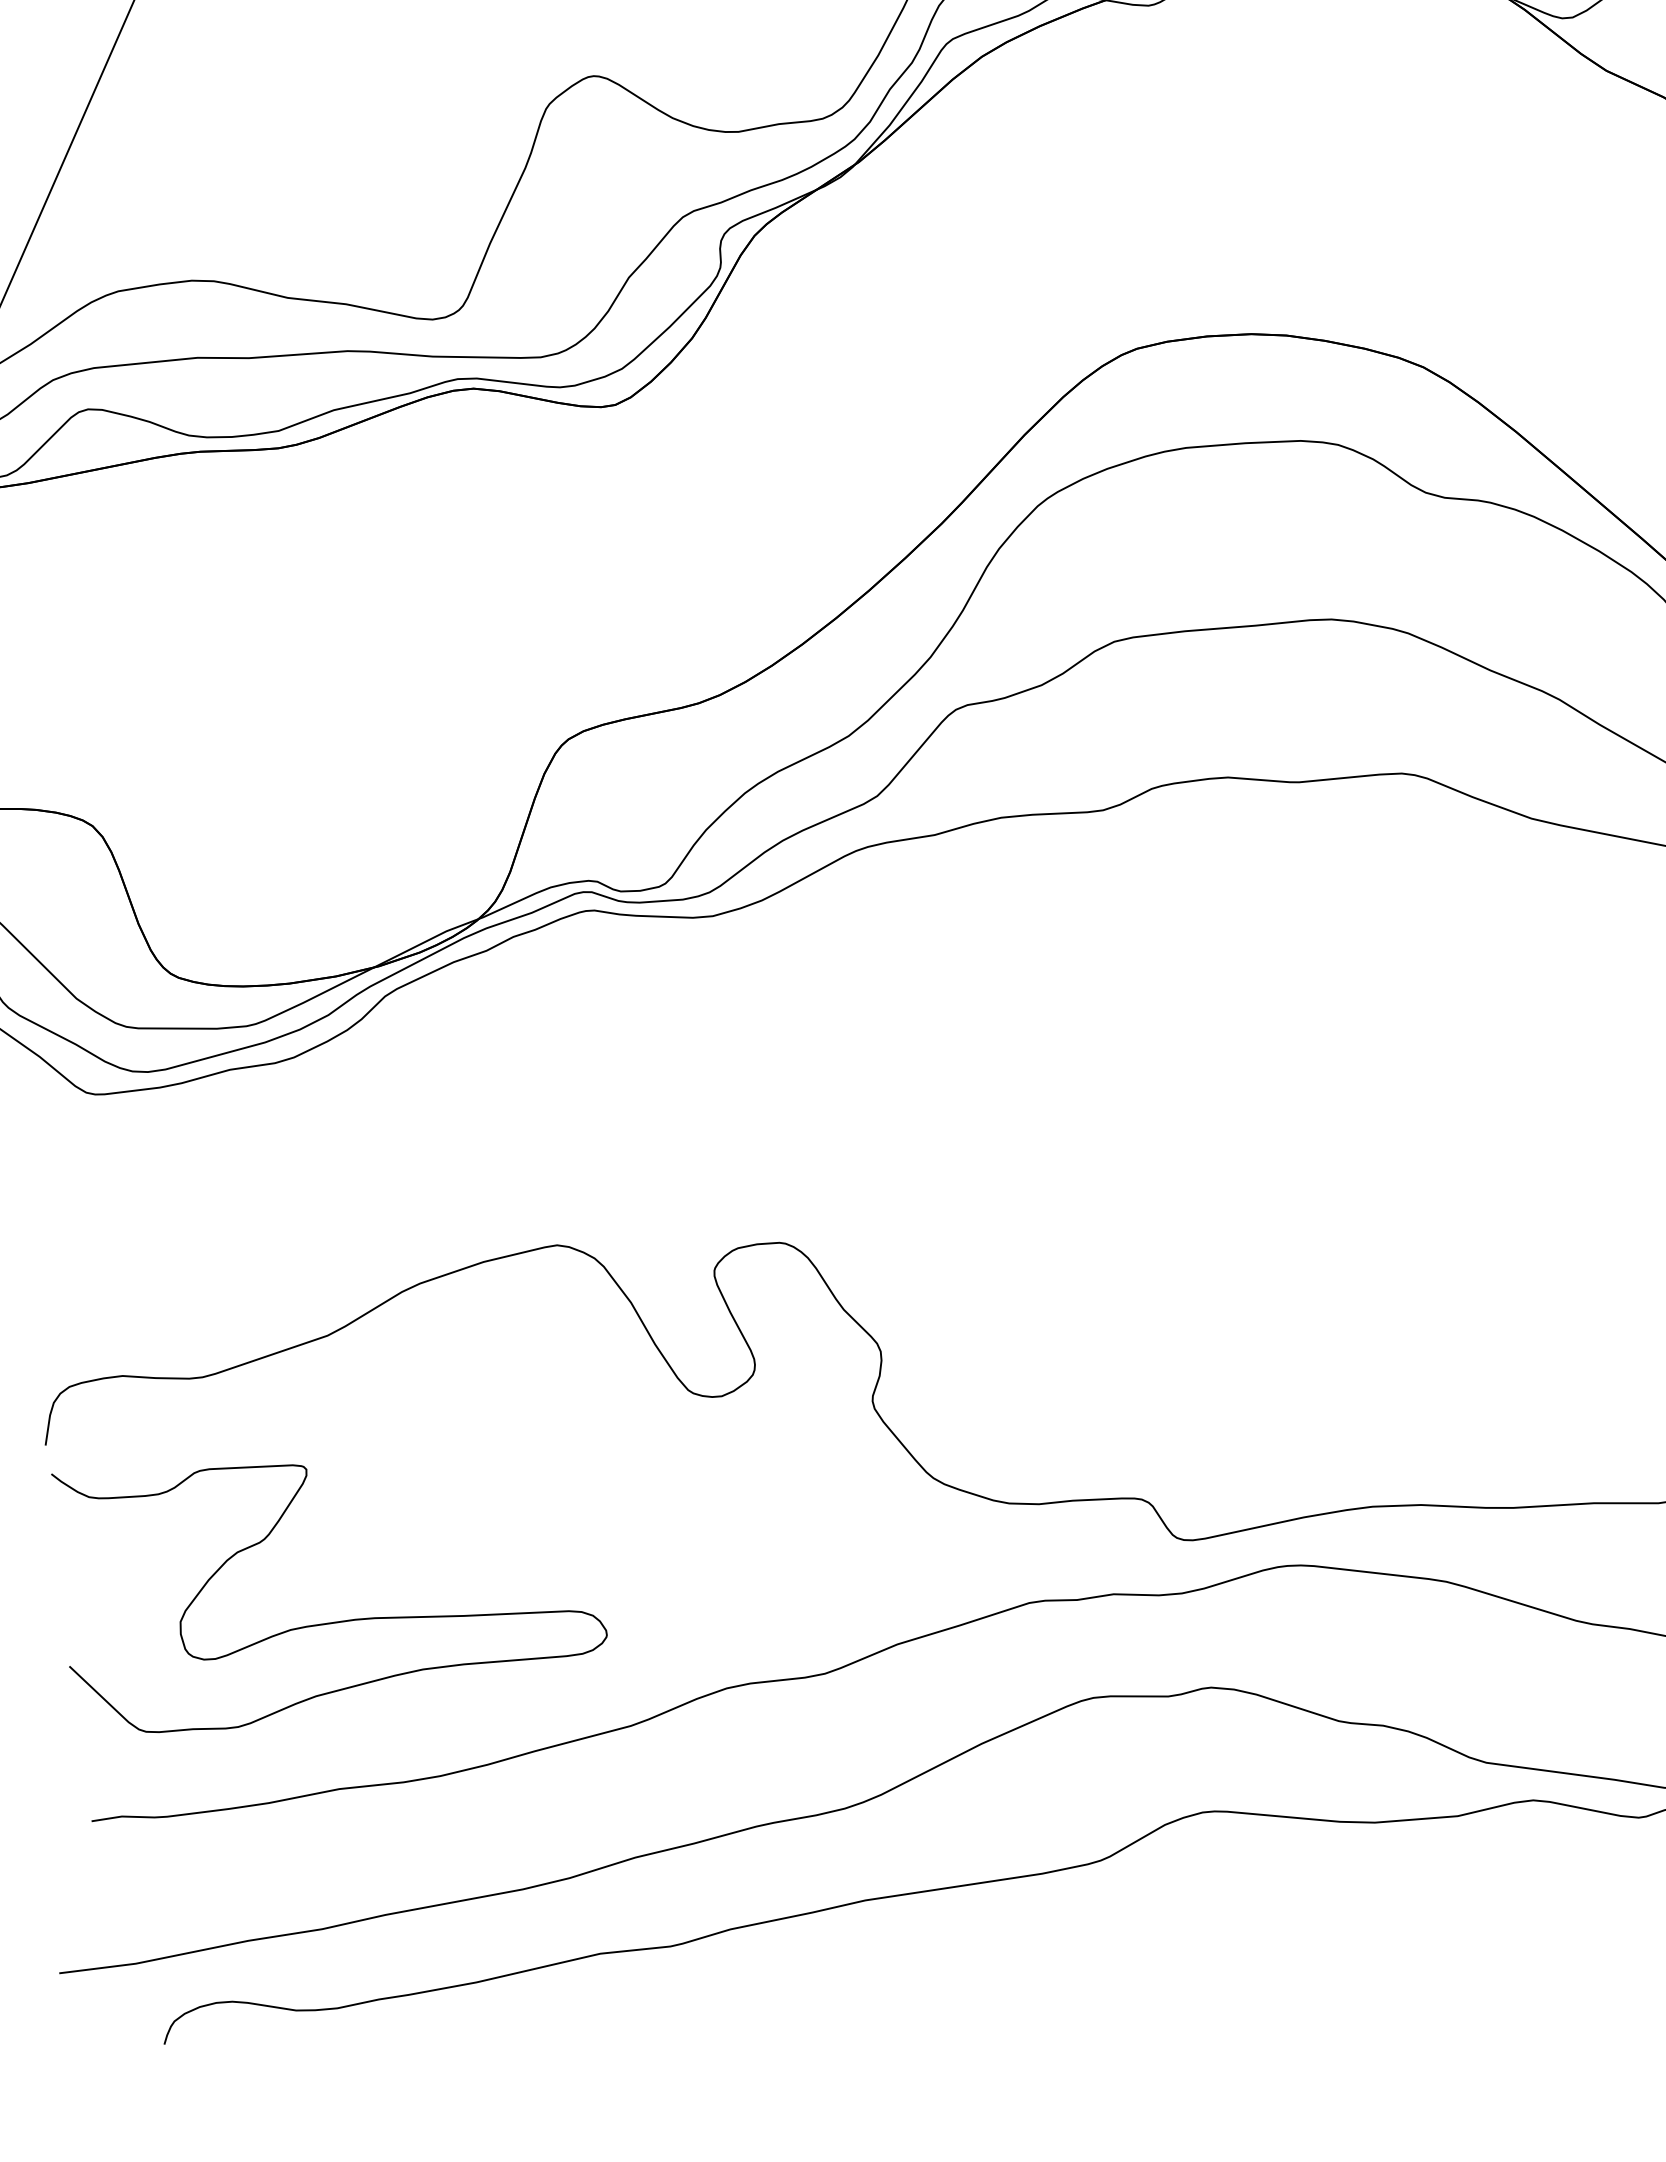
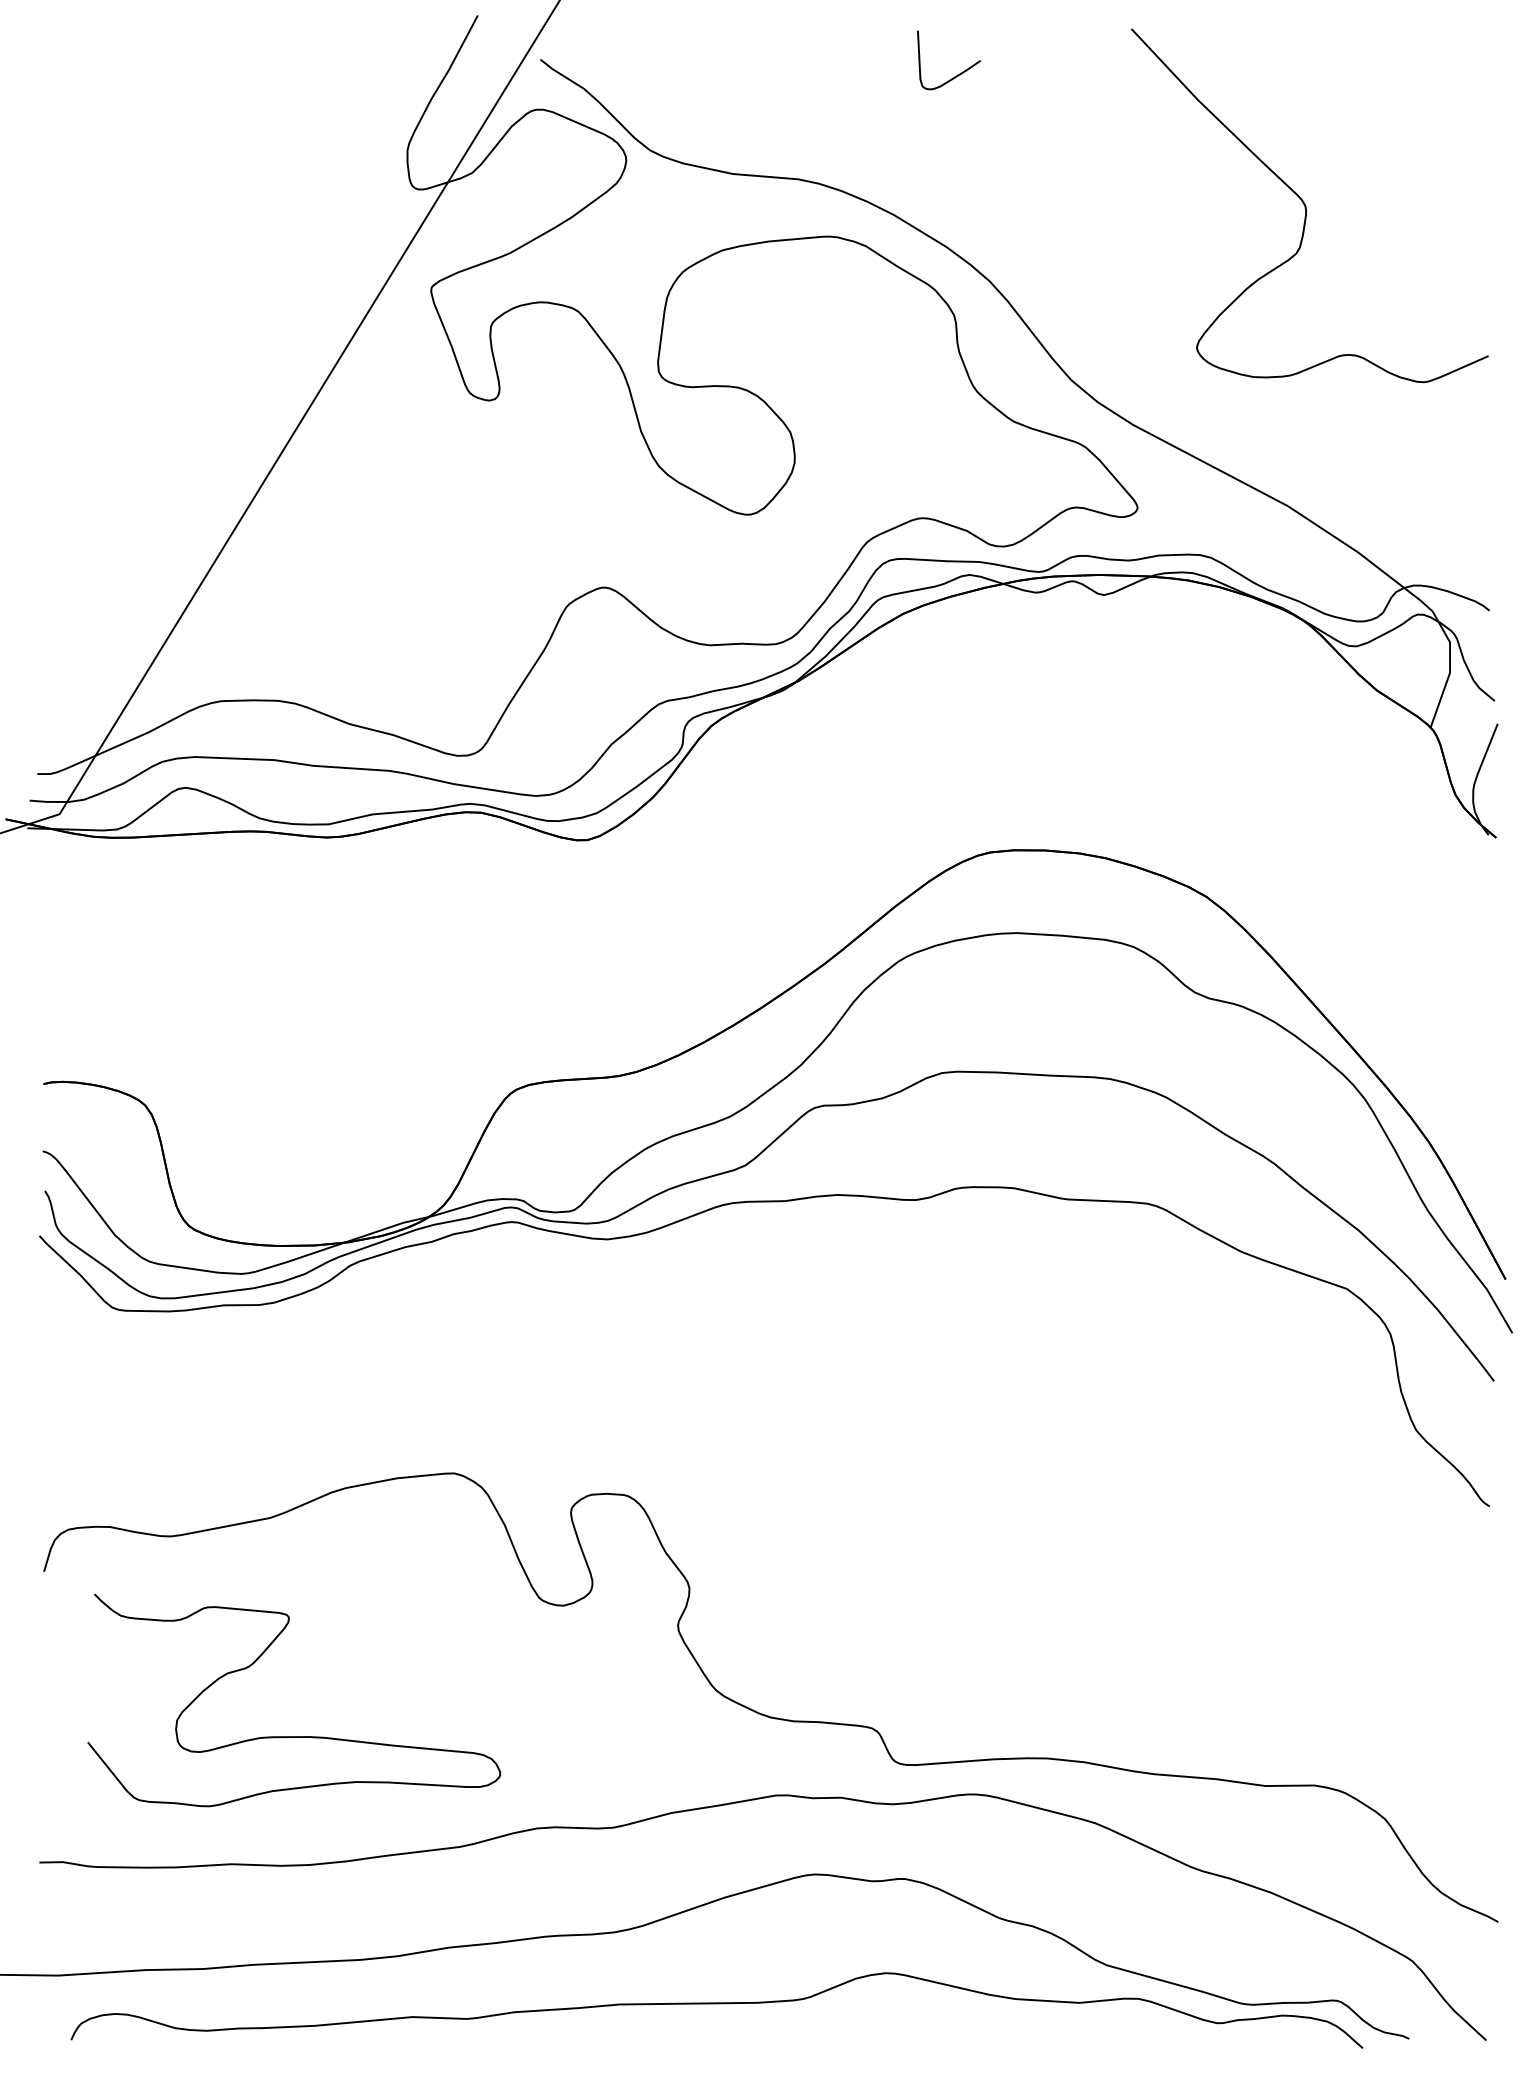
curve: (334, 1621) -> (294, 1736), moved

